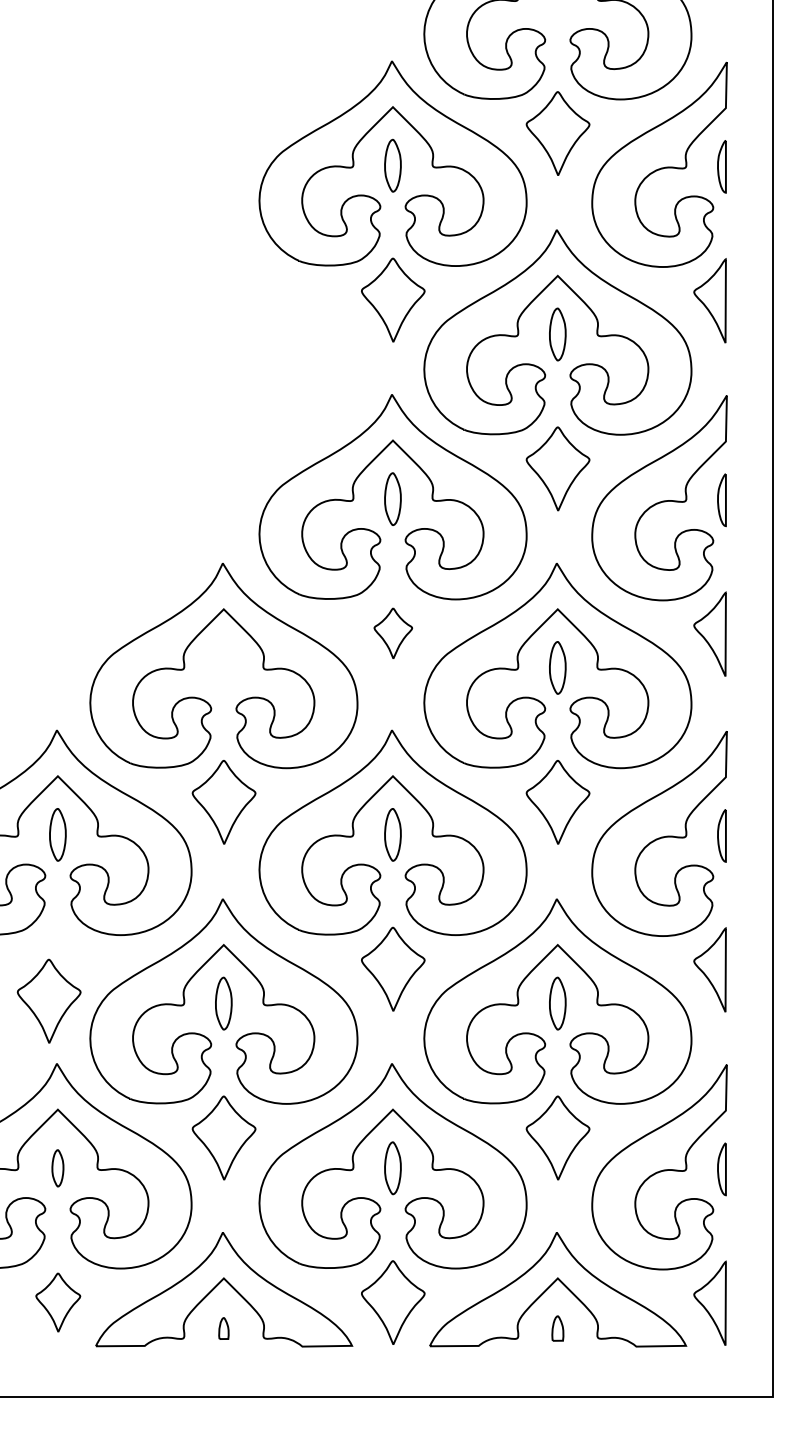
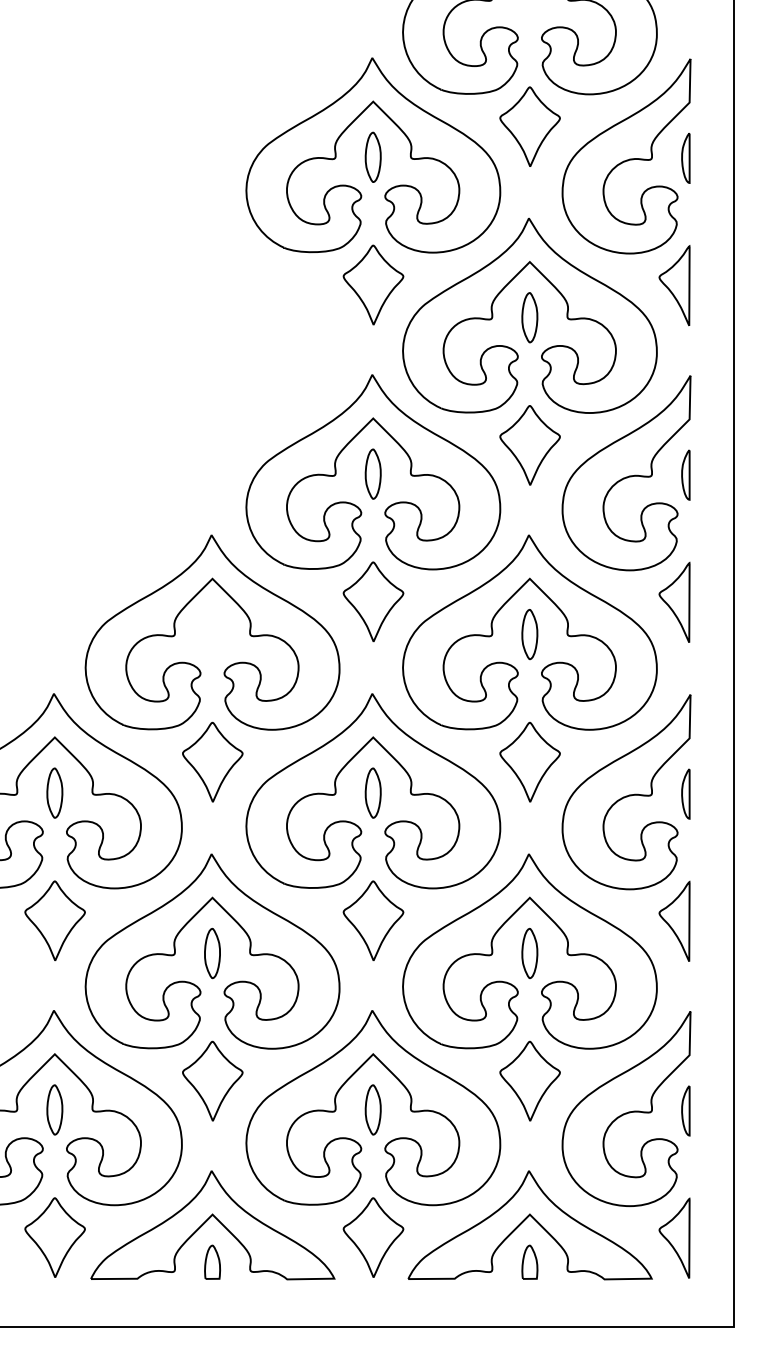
part: (393, 633) -> (373, 601), size x1.67
part: (48, 1000) -> (54, 920), moved
part: (57, 1168) -> (54, 1110), size x1.43
part: (58, 1302) -> (55, 1237), size x1.43
part: (223, 1328) -> (212, 1262), size x1.67
part: (557, 1328) -> (529, 1262), size x1.43

